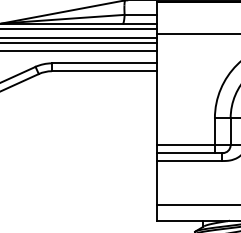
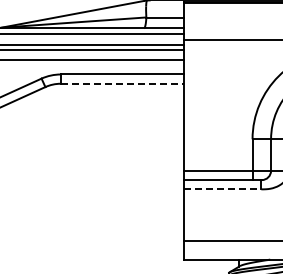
line: (104, 71) -> (122, 83), solid -> dashed
line: (189, 161) -> (222, 189), solid -> dashed

